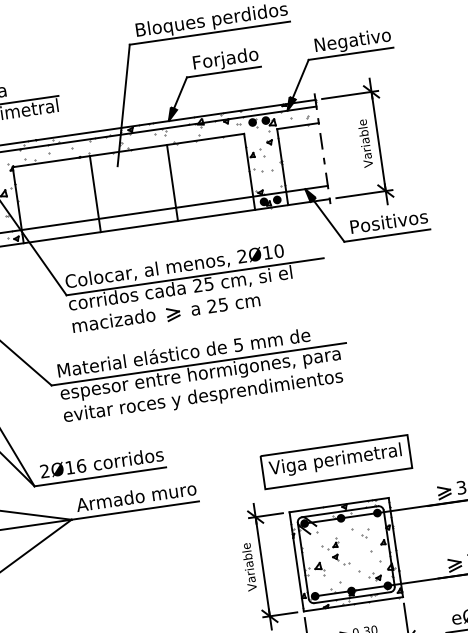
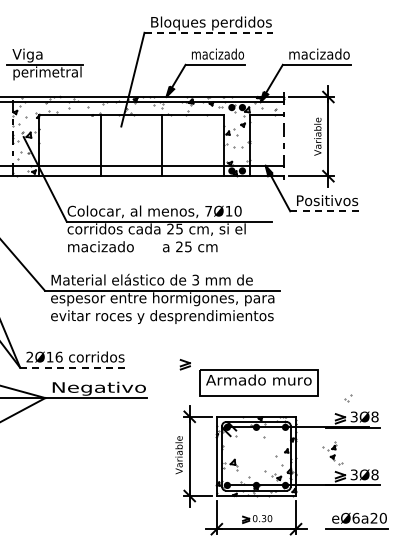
line: (211, 32) -> (209, 32), solid -> dashed
text: (351, 41) -> (318, 55), Negativo -> macizado
text: (225, 59) -> (217, 55), Forjado -> macizado
line: (388, 235) -> (325, 211), solid -> dashed
text: (241, 255) -> (208, 210), 2Ø10 -> 7Ø10
part: (172, 314) -> (184, 364), moved
text: (238, 344) -> (195, 279), 5 -> 3
text: (335, 460) -> (258, 381), Viga perimetral -> Armado muro
line: (100, 476) -> (72, 367), solid -> dashed
text: (136, 498) -> (98, 388), Armado muro -> Negativo
part: (366, 534) -> (348, 398), moved
part: (334, 552) -> (332, 453), moved

